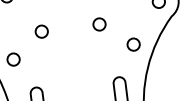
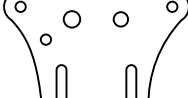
circle: (99, 24) -> (120, 19), size x1.4
circle: (42, 31) -> (72, 19), size x1.6
circle: (133, 44) -> (146, 39), removed

